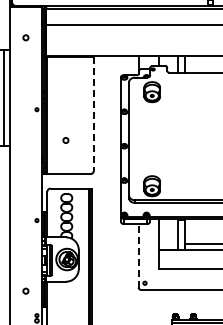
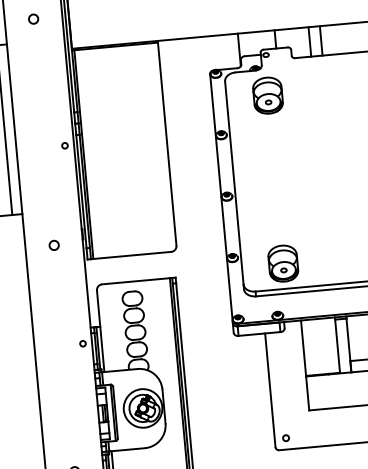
line: (93, 114) -> (166, 145), dashed -> solid
circle: (65, 140) -> (53, 245), moved
line: (138, 255) -> (269, 389), dashed -> solid

